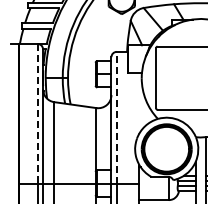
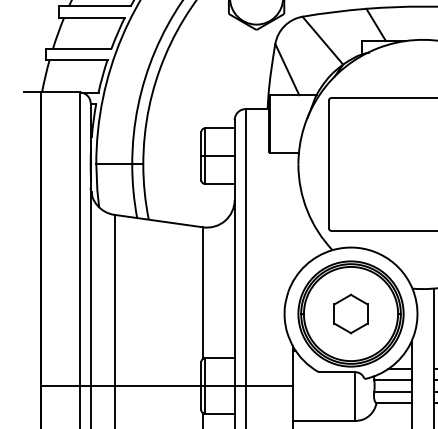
line: (37, 113) -> (79, 238), dashed -> solid
line: (116, 117) -> (245, 247), dashed -> solid
part: (166, 149) -> (350, 314), added

